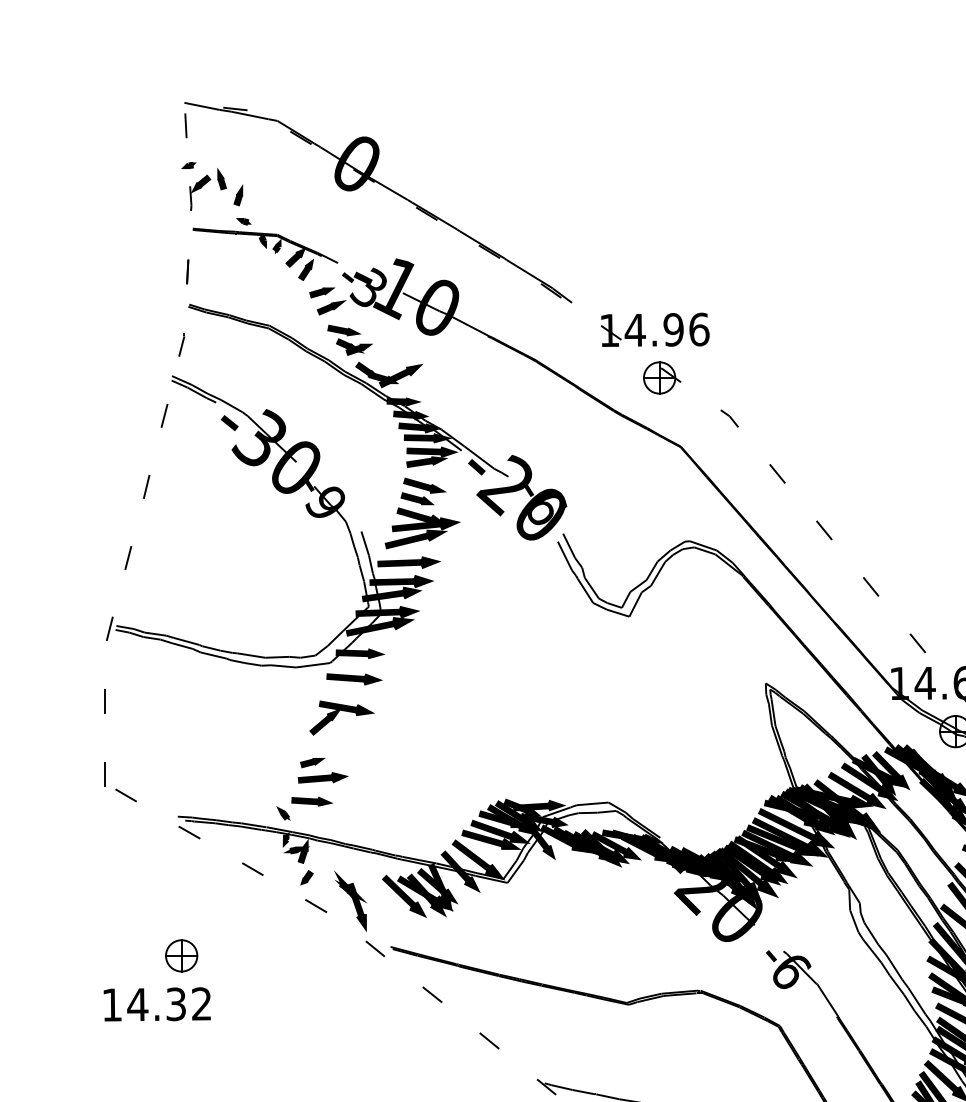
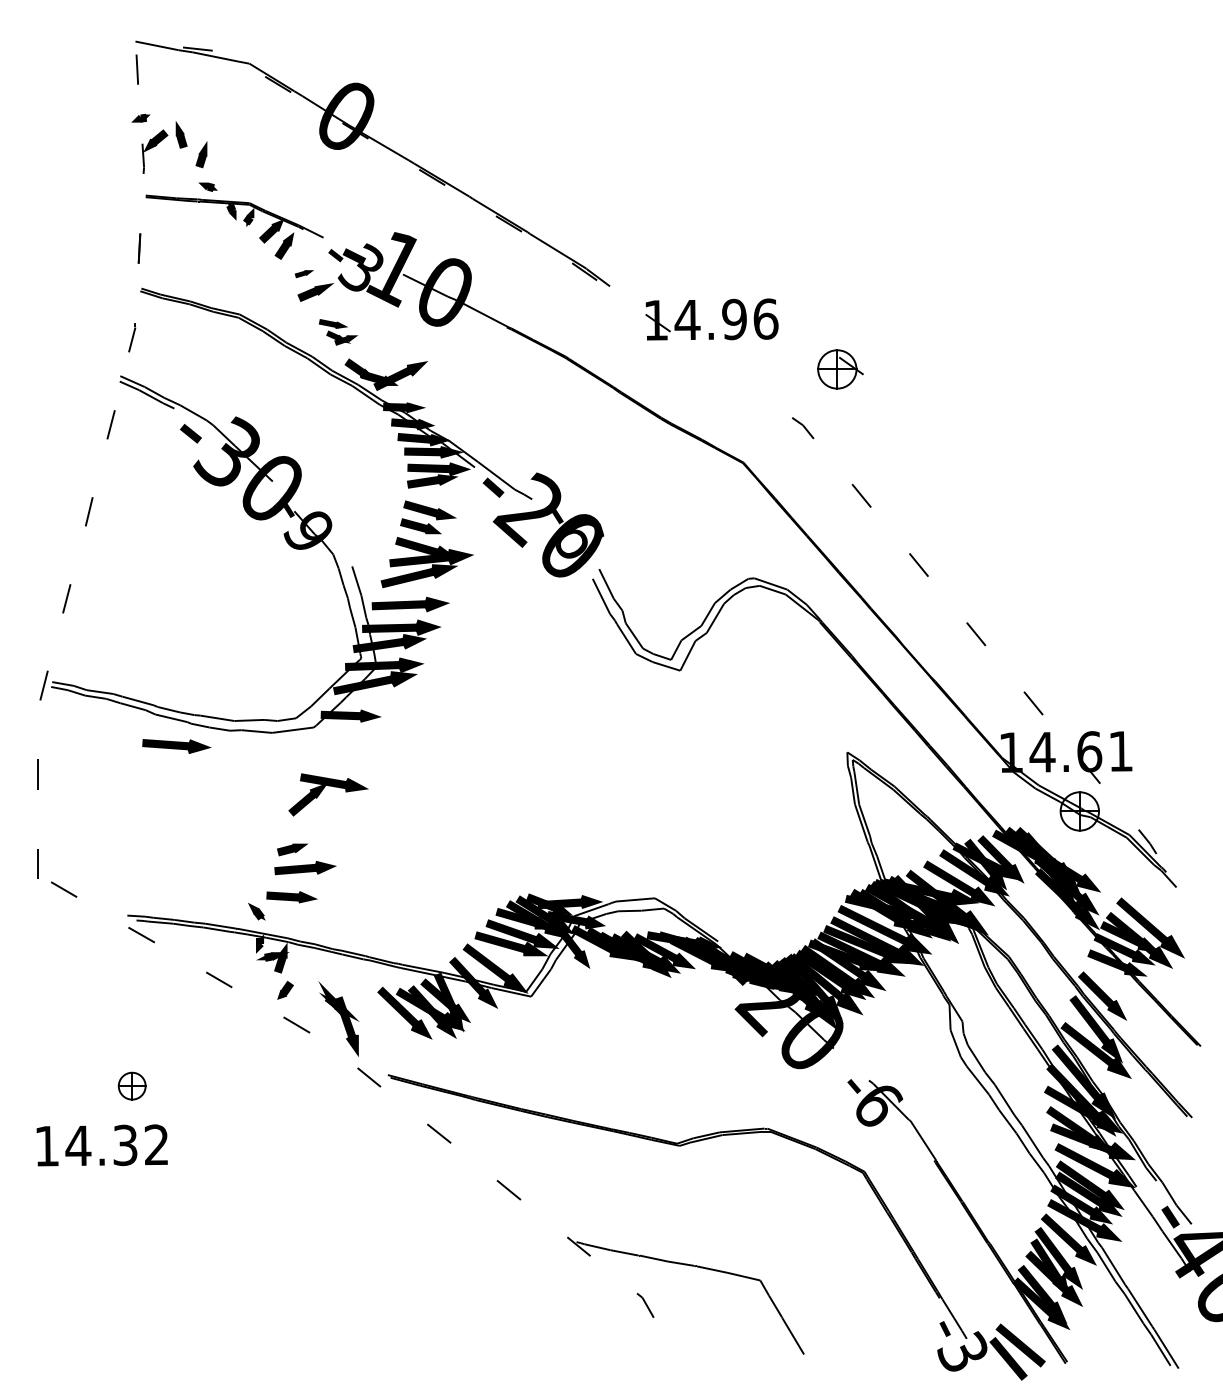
part: (322, 292) -> (304, 273), size x0.6
part: (350, 340) -> (338, 332), size x0.7
part: (662, 378) -> (840, 369), moved
part: (354, 679) -> (176, 746), moved
part: (181, 956) -> (132, 1086), size x0.7

